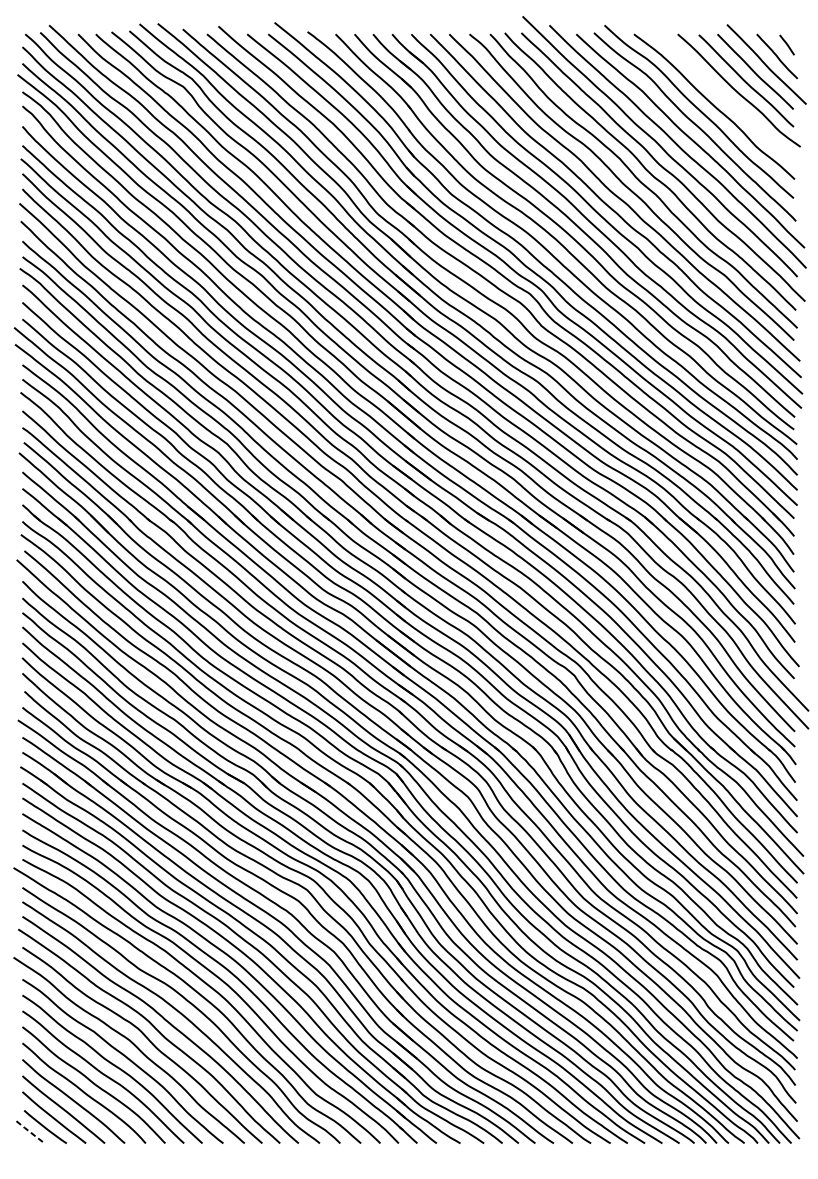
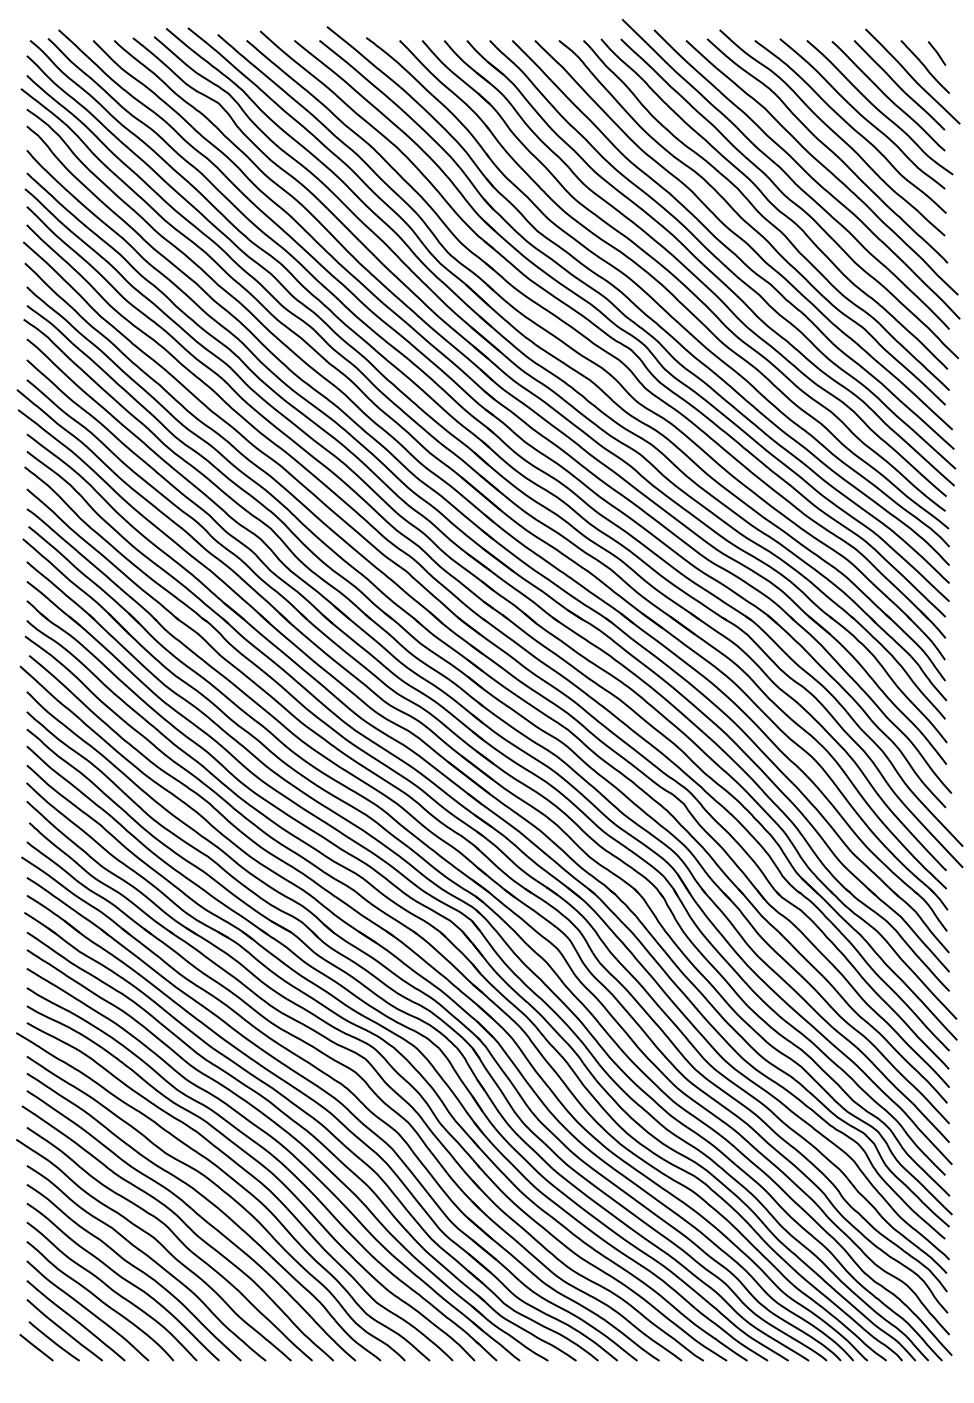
curve: (723, 96) -> (861, 114), added
line: (30, 1132) -> (36, 1347), dashed -> solid

